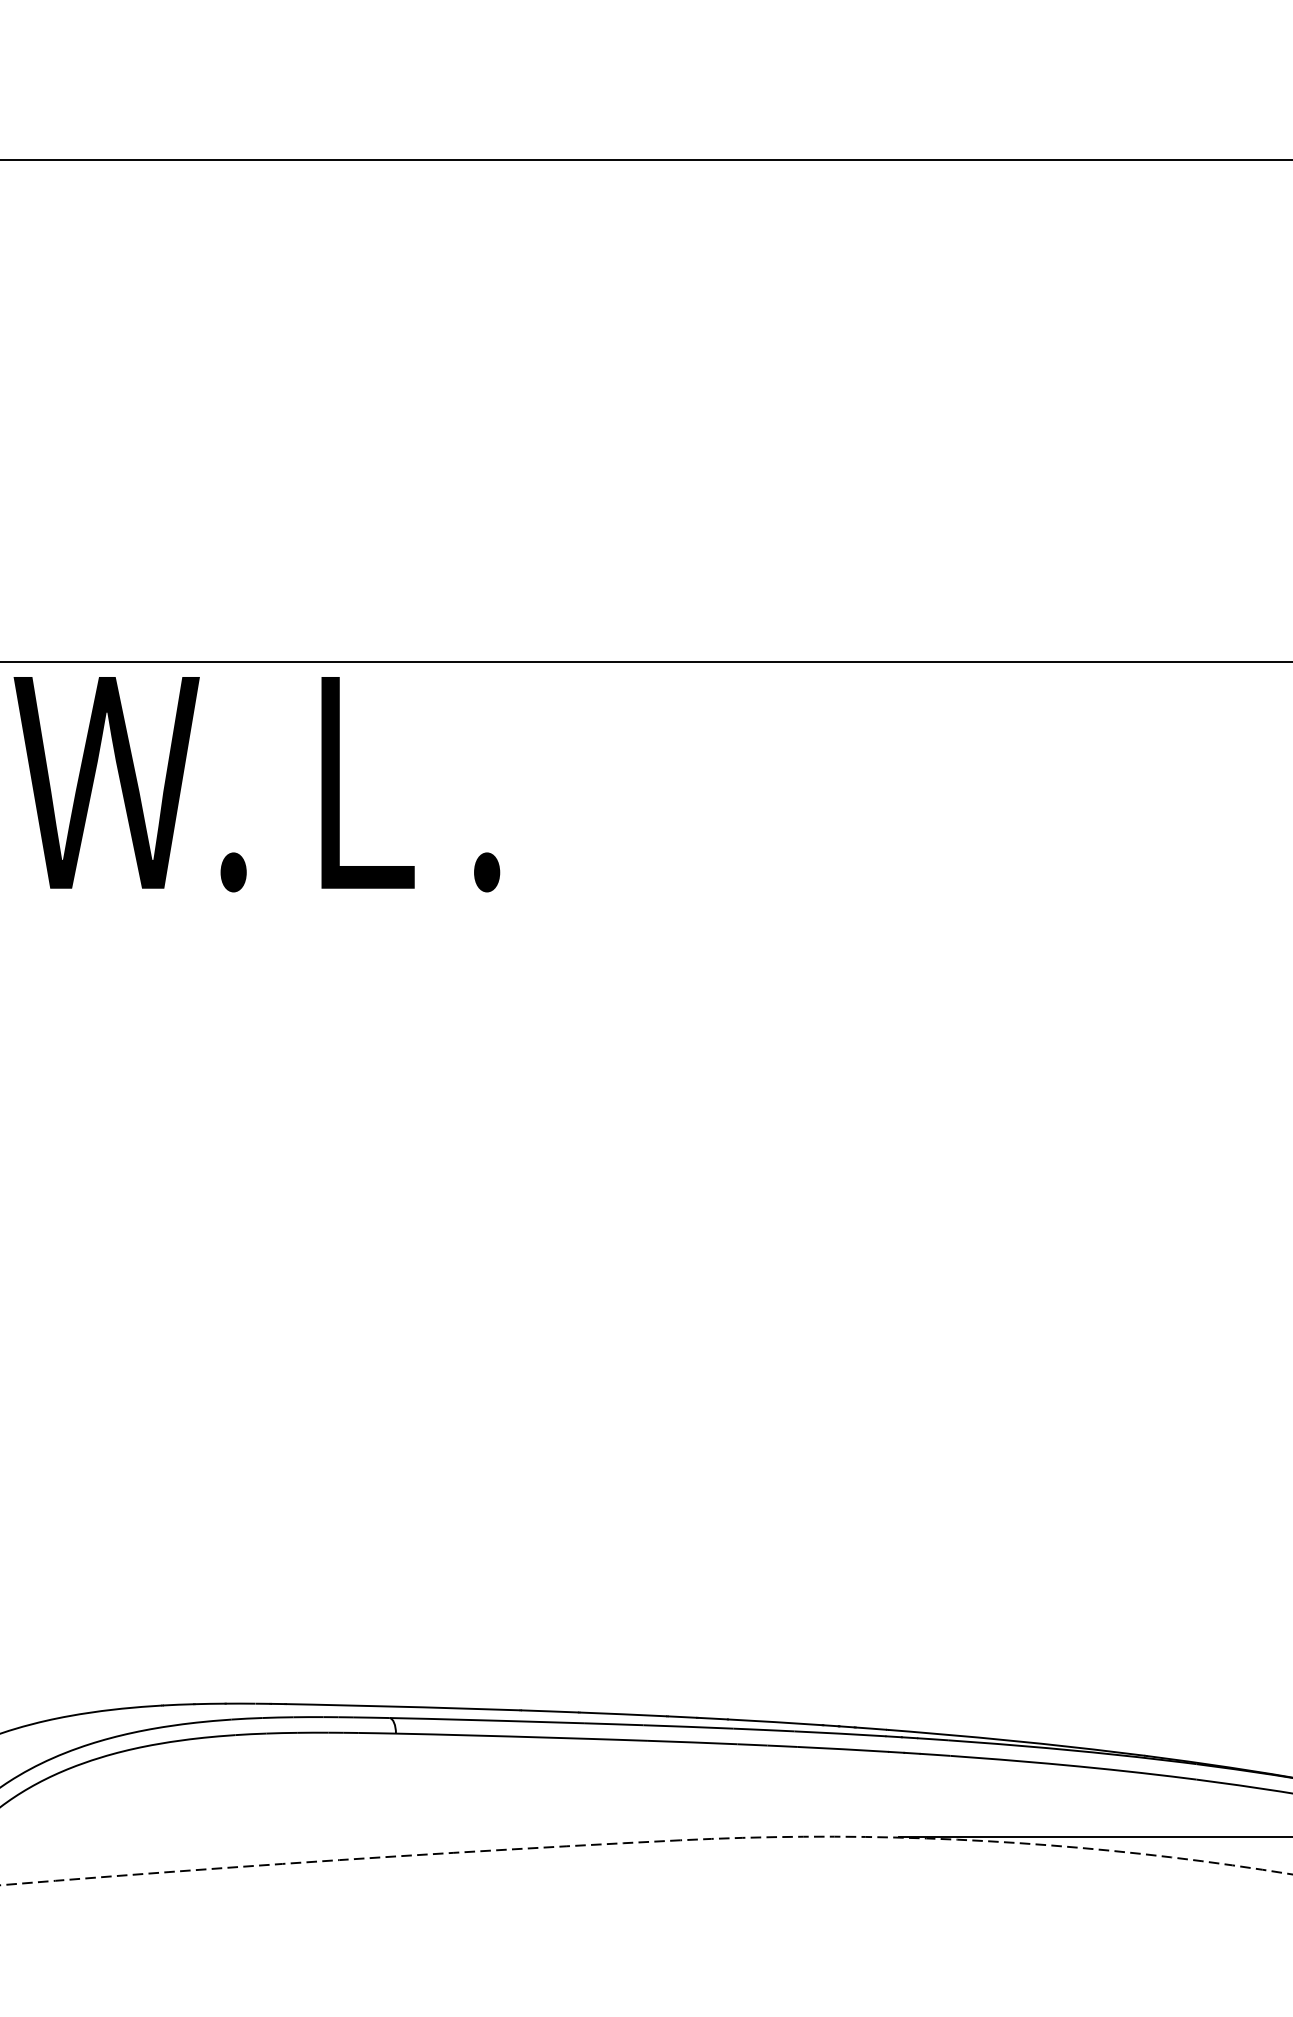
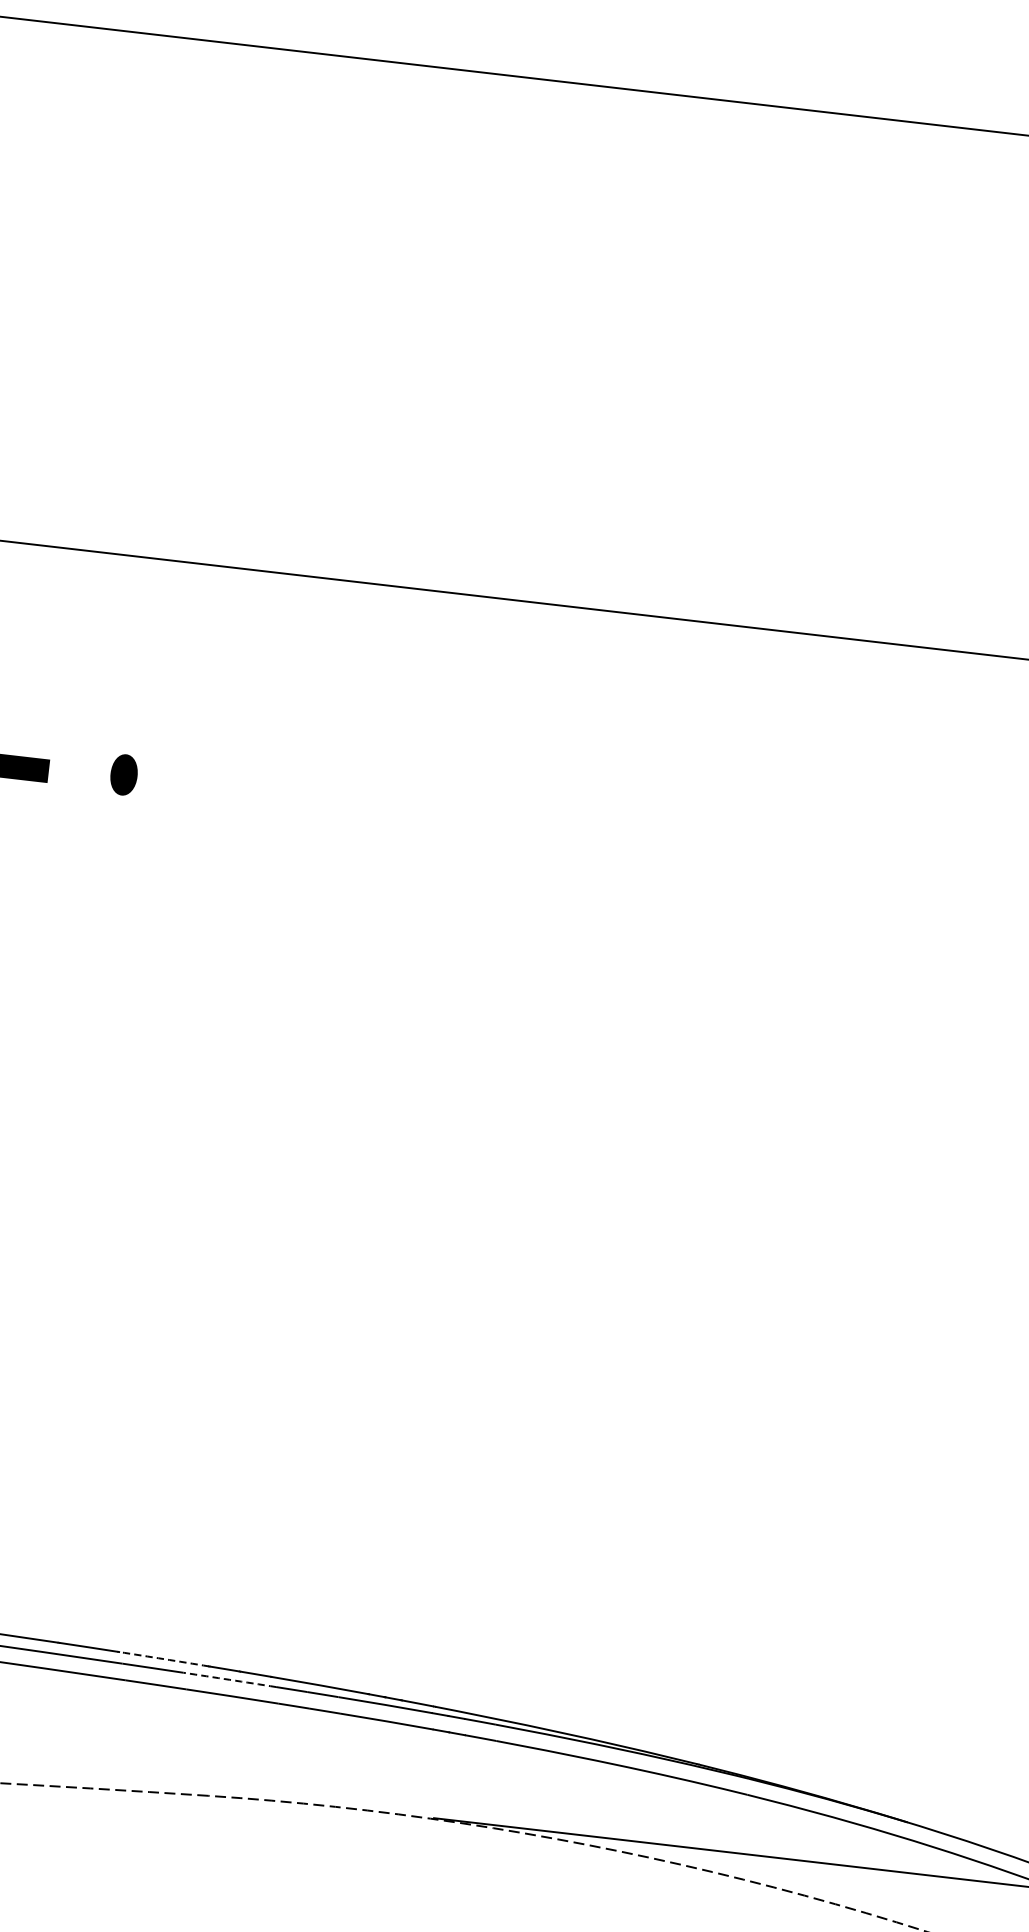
arc: (623, 1714) -> (164, 1659), solid -> dashed
arc: (688, 1726) -> (229, 1679), solid -> dashed

